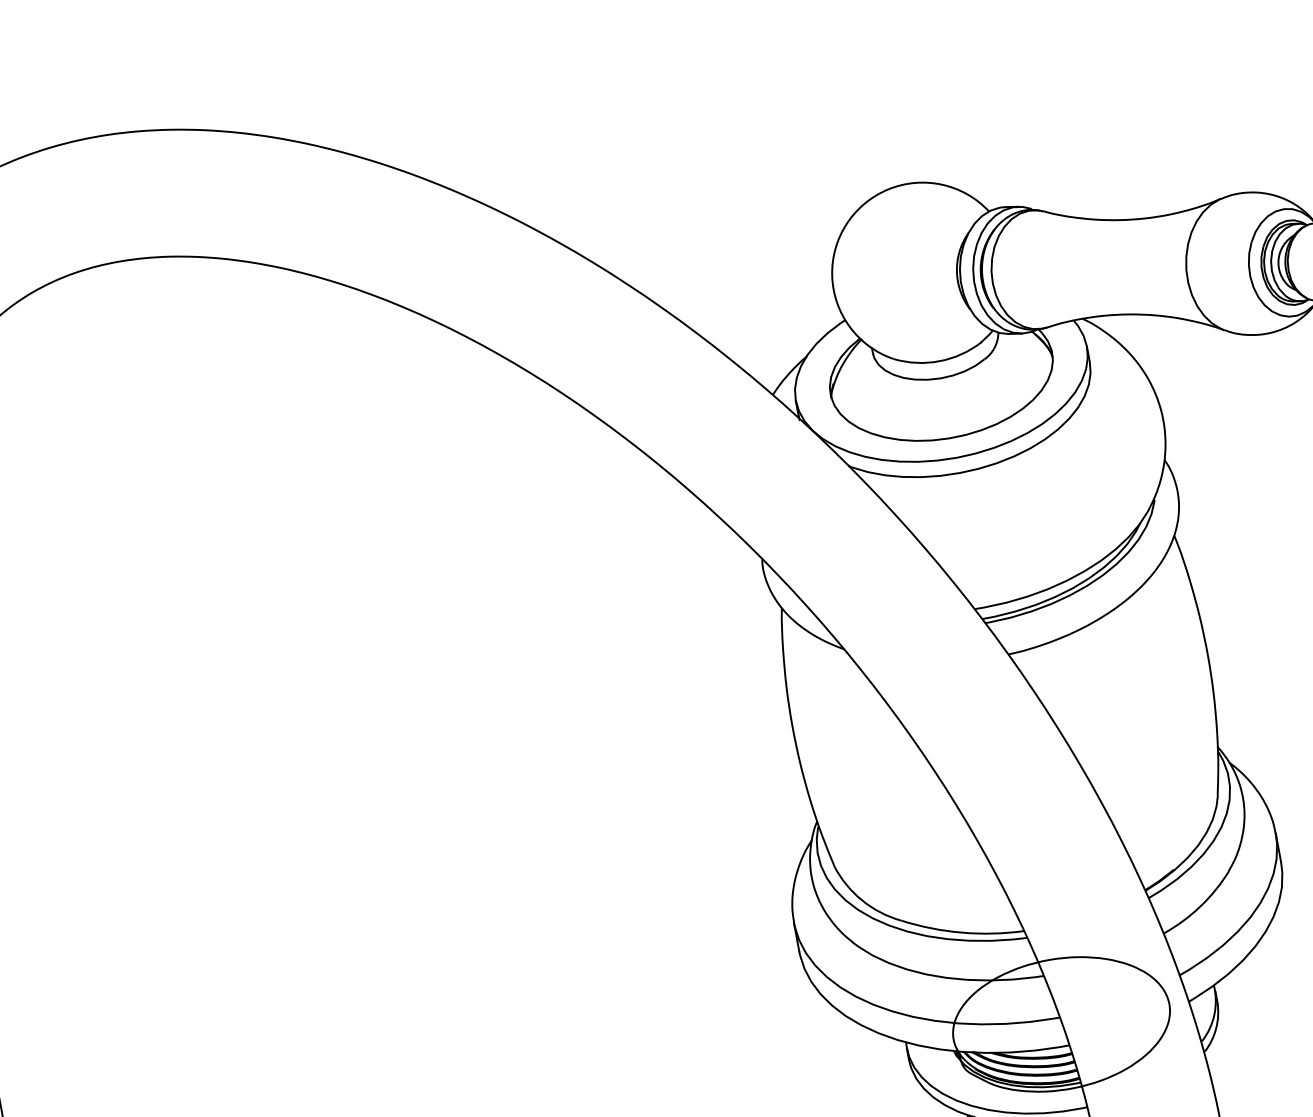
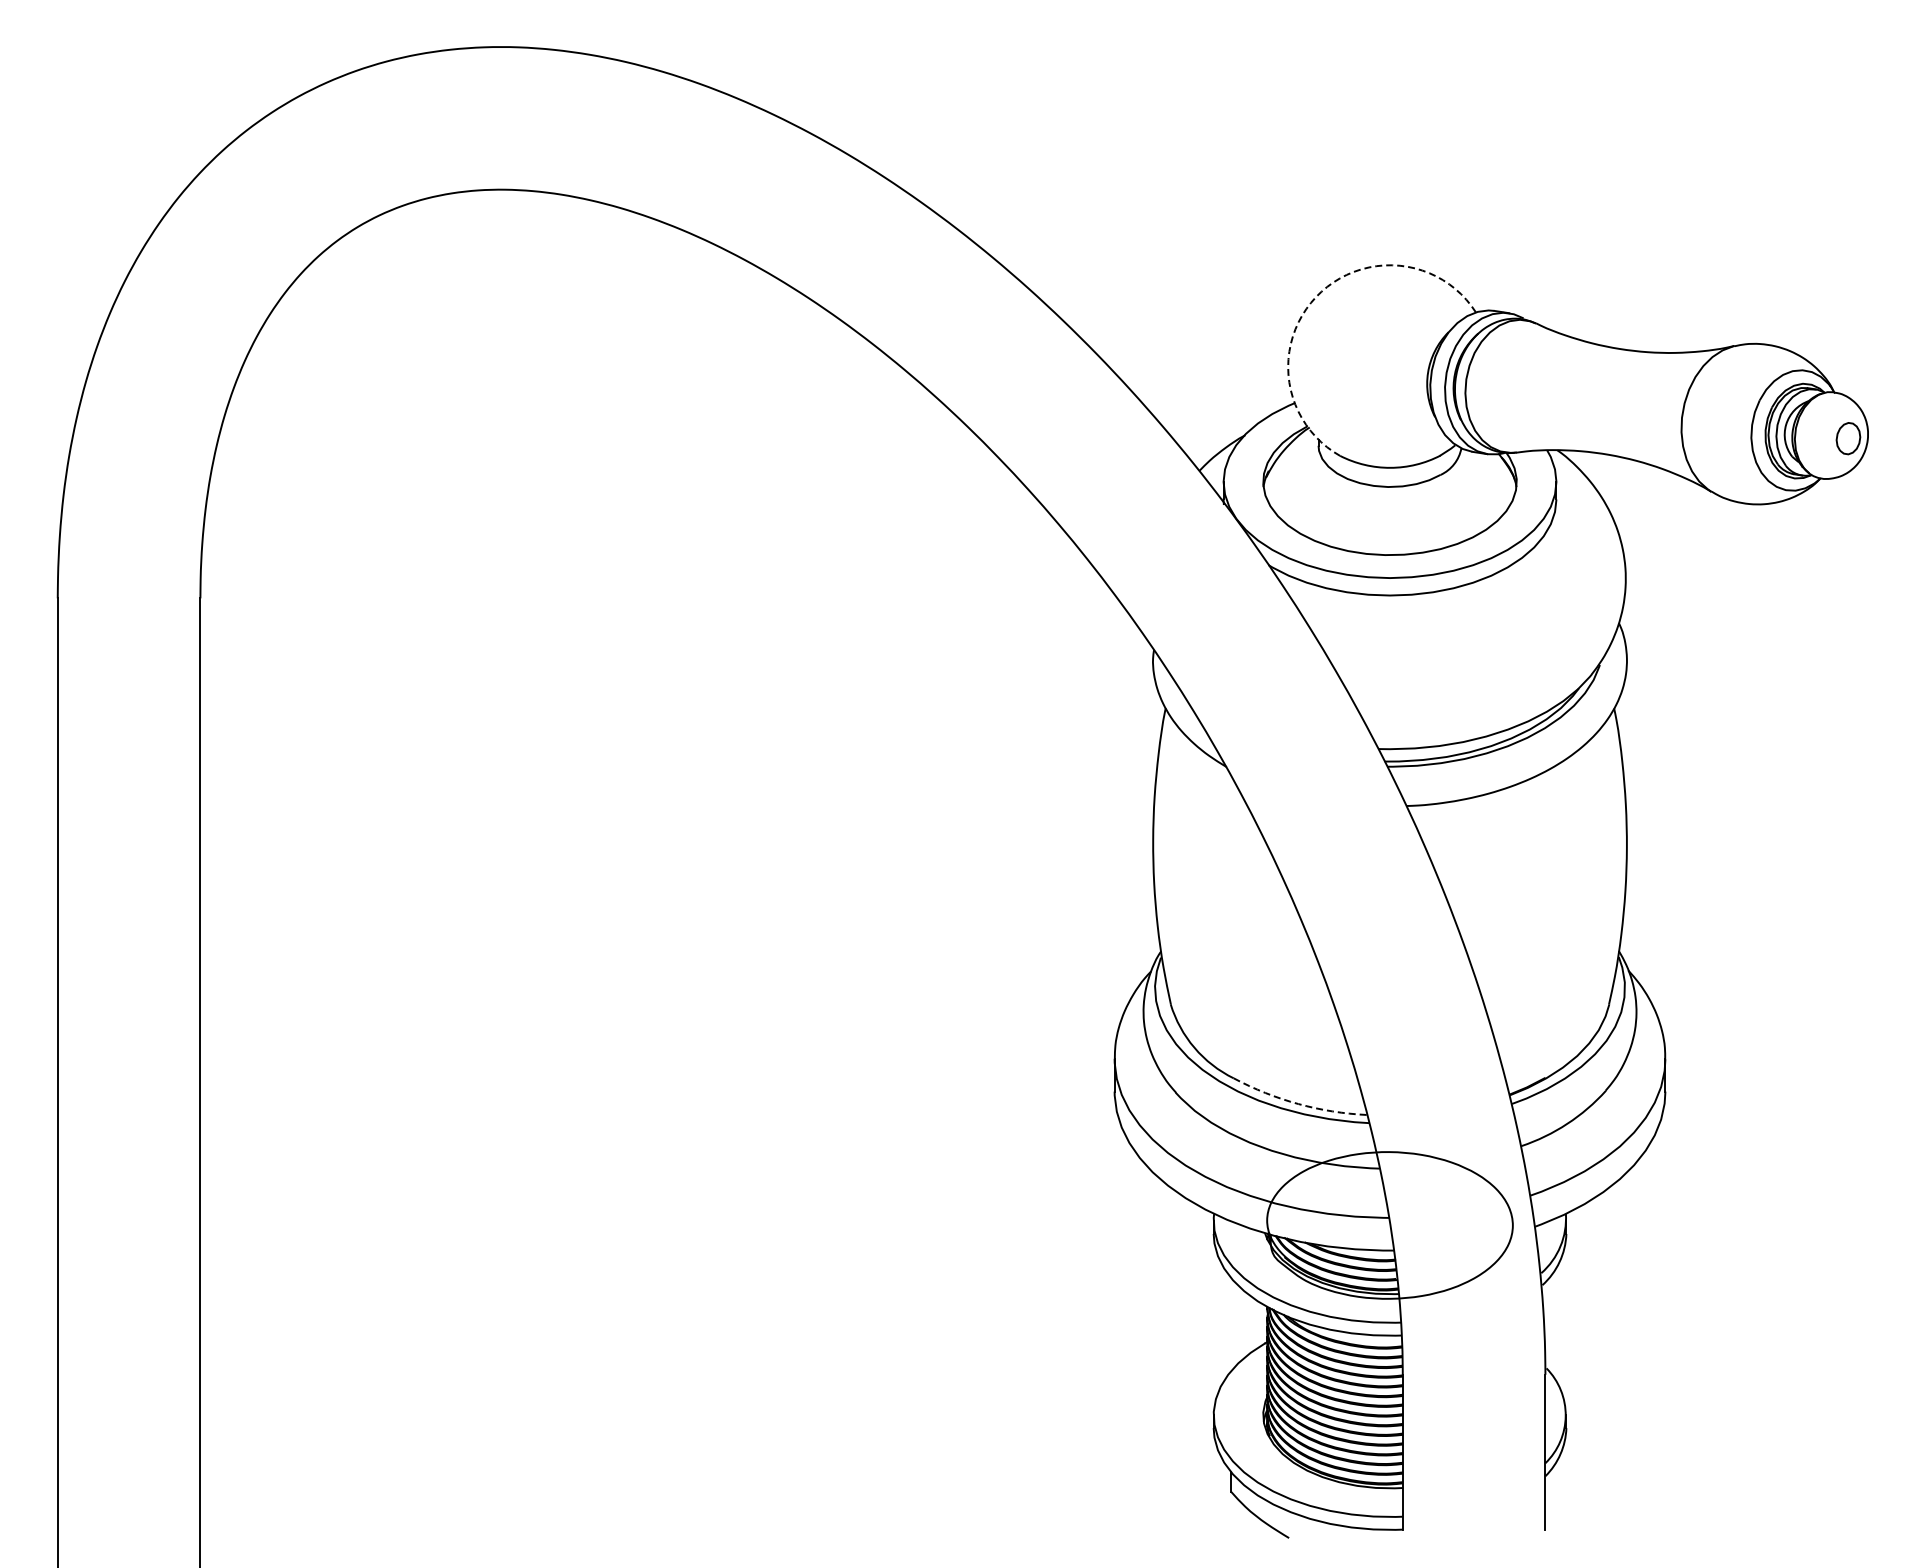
arc: (847, 224) -> (1316, 297), solid -> dashed
arc: (962, 933) -> (1298, 1104), solid -> dashed

